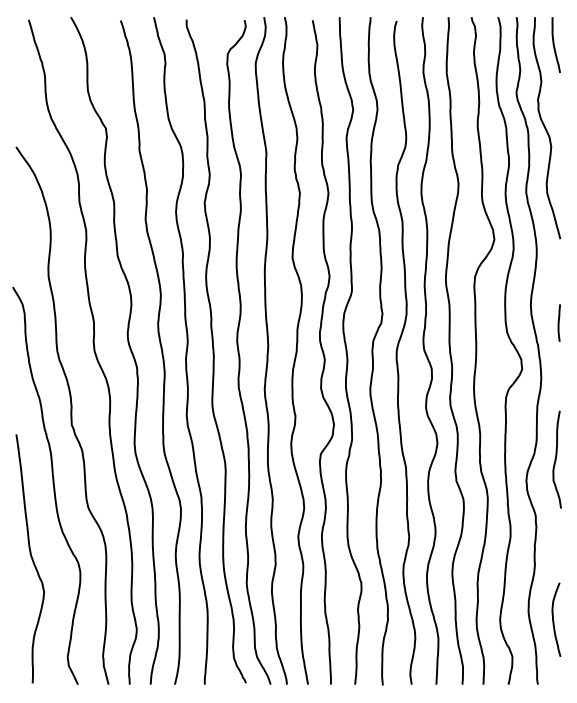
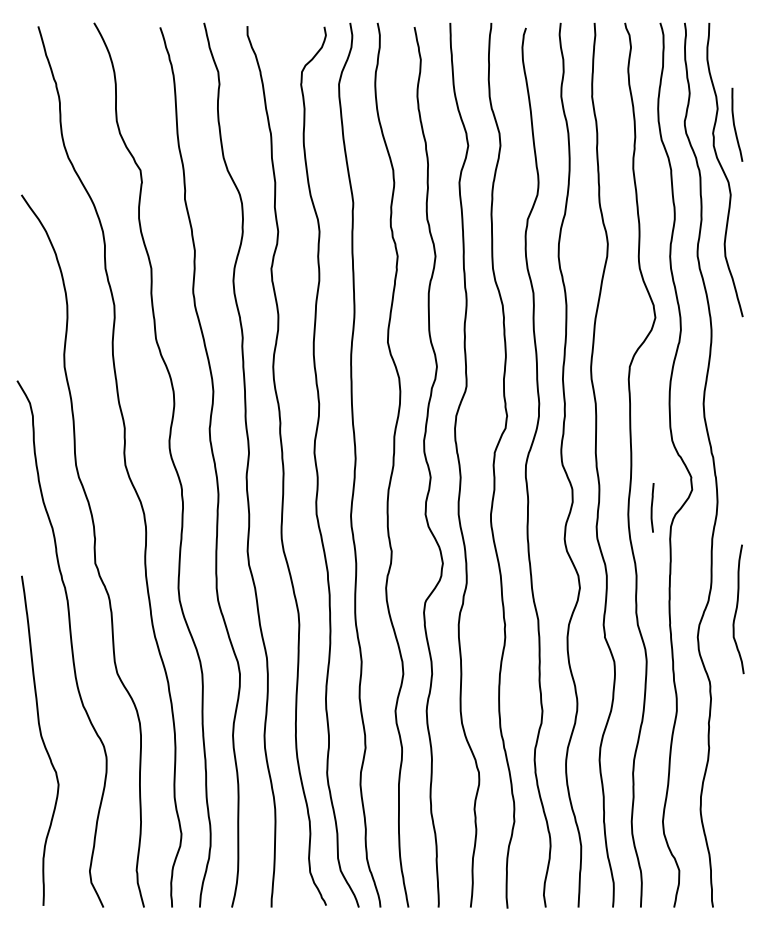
curve: (554, 44) -> (735, 124), moved
line: (558, 322) -> (651, 507), moved
curve: (554, 621) -> (735, 823), removed

